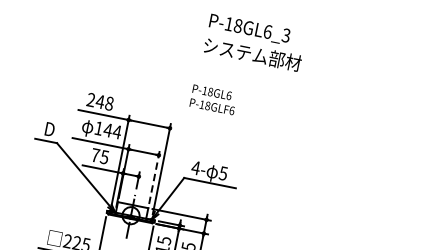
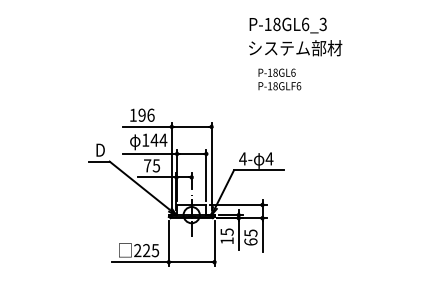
text: (254, 42) -> (295, 36), moved
text: (213, 99) -> (279, 79), moved
text: (99, 100) -> (141, 114), 248 -> 196
text: (223, 173) -> (269, 158), 5 -> 4
line: (154, 177) -> (206, 175), dashed -> solid

